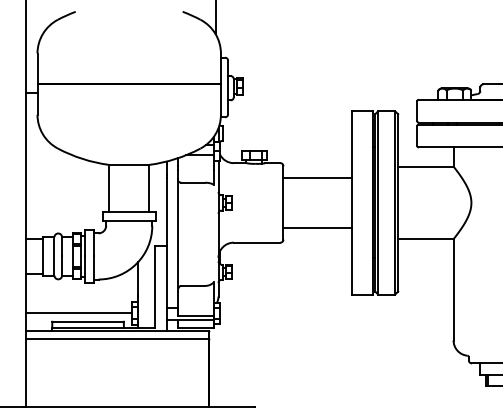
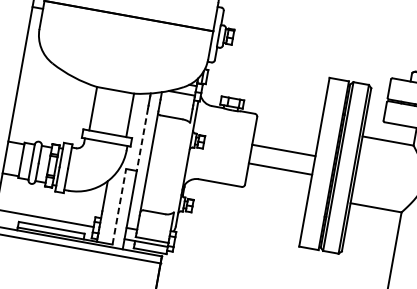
line: (317, 177) -> (280, 168), moved
line: (166, 212) -> (141, 140), solid -> dashed
line: (317, 228) -> (283, 150), moved
line: (155, 286) -> (119, 206), solid -> dashed

